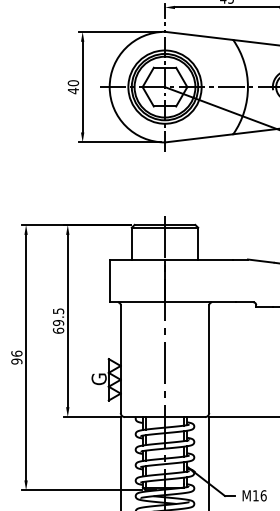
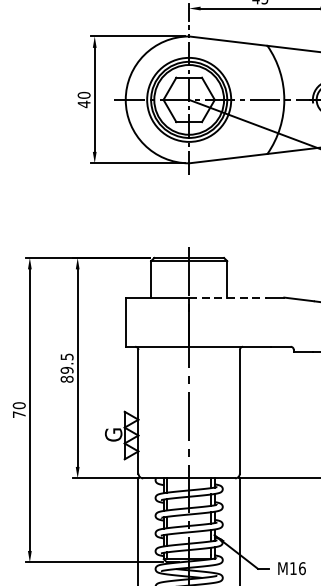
line: (199, 259) -> (228, 297), solid -> dashed
text: (58, 330) -> (67, 379), 69.5 -> 89.5
text: (16, 357) -> (18, 409), 96 -> 70

